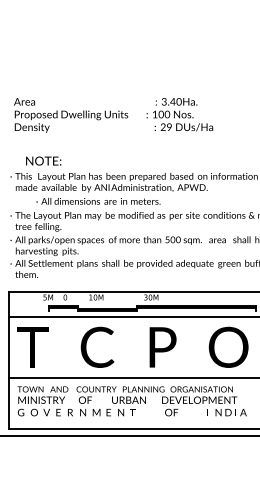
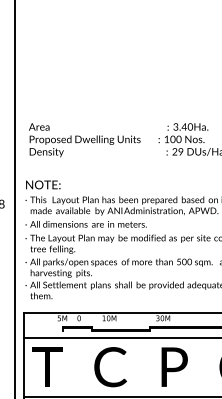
text: (43, 160) -> (43, 184), moved
text: (98, 201) -> (86, 224), moved

